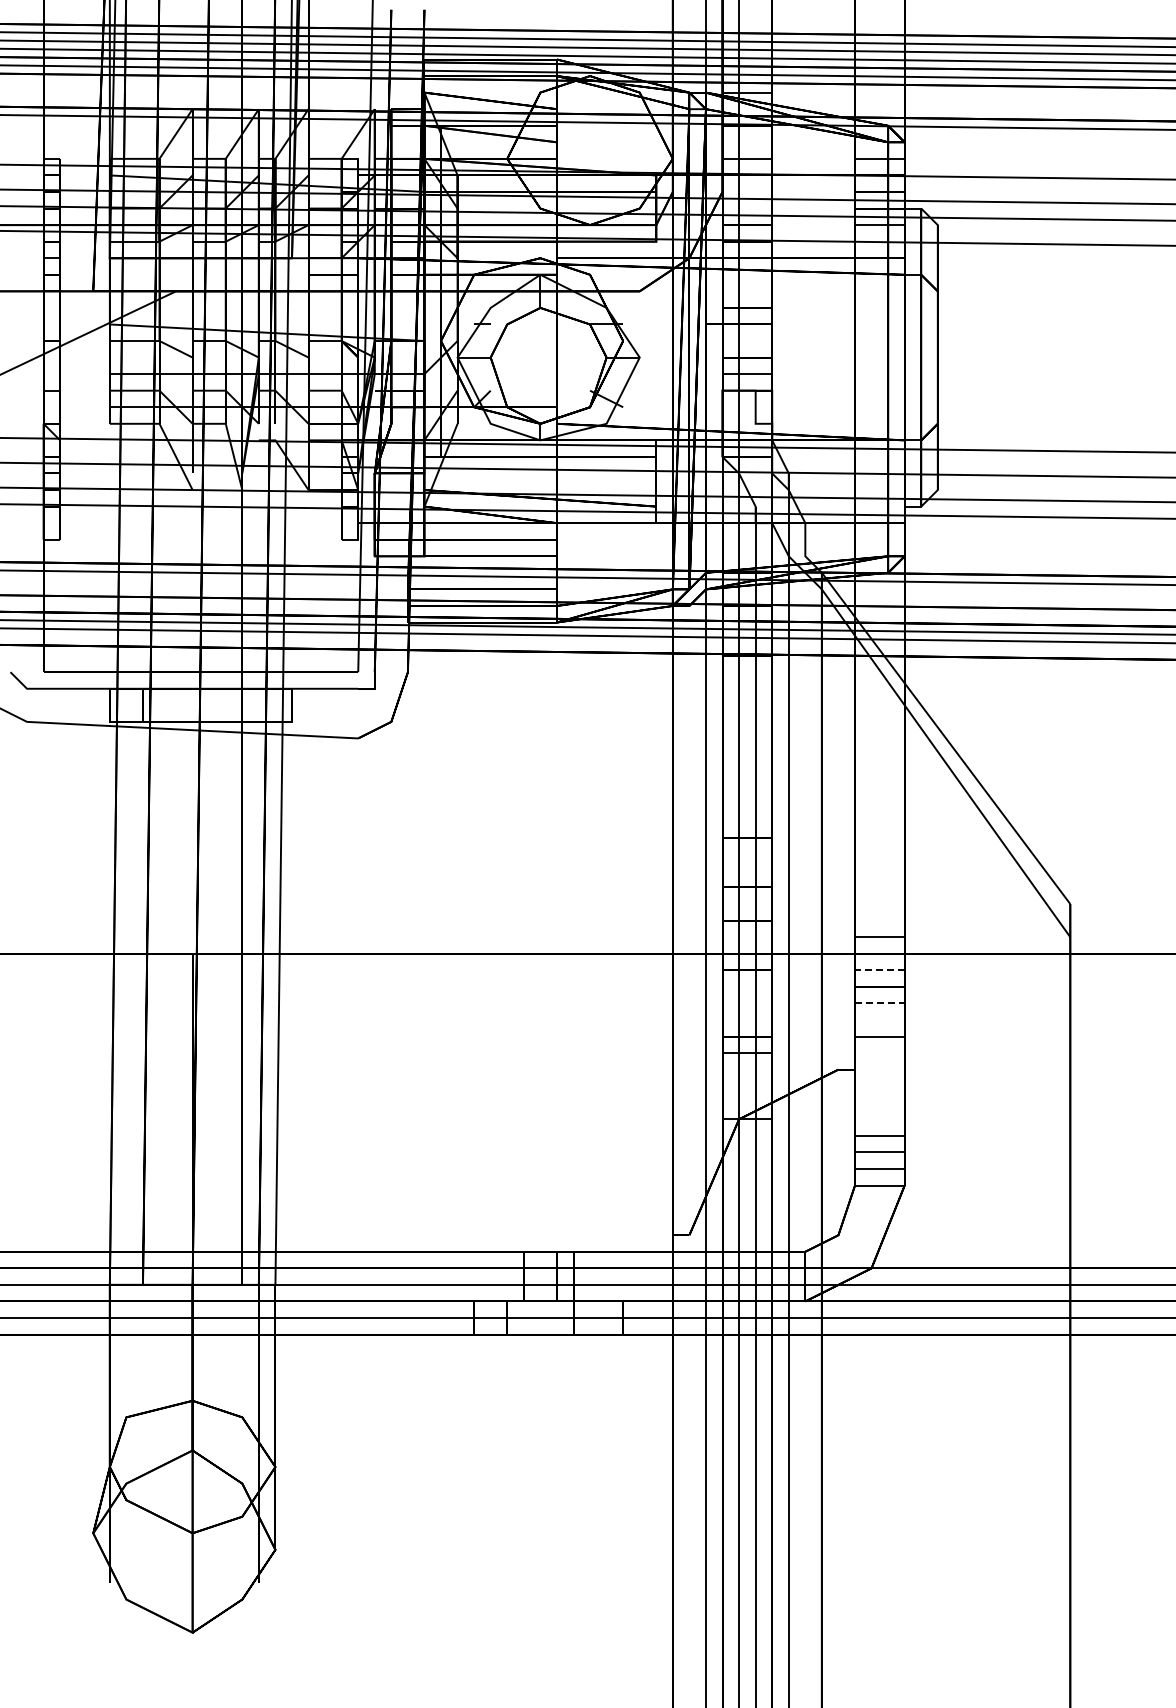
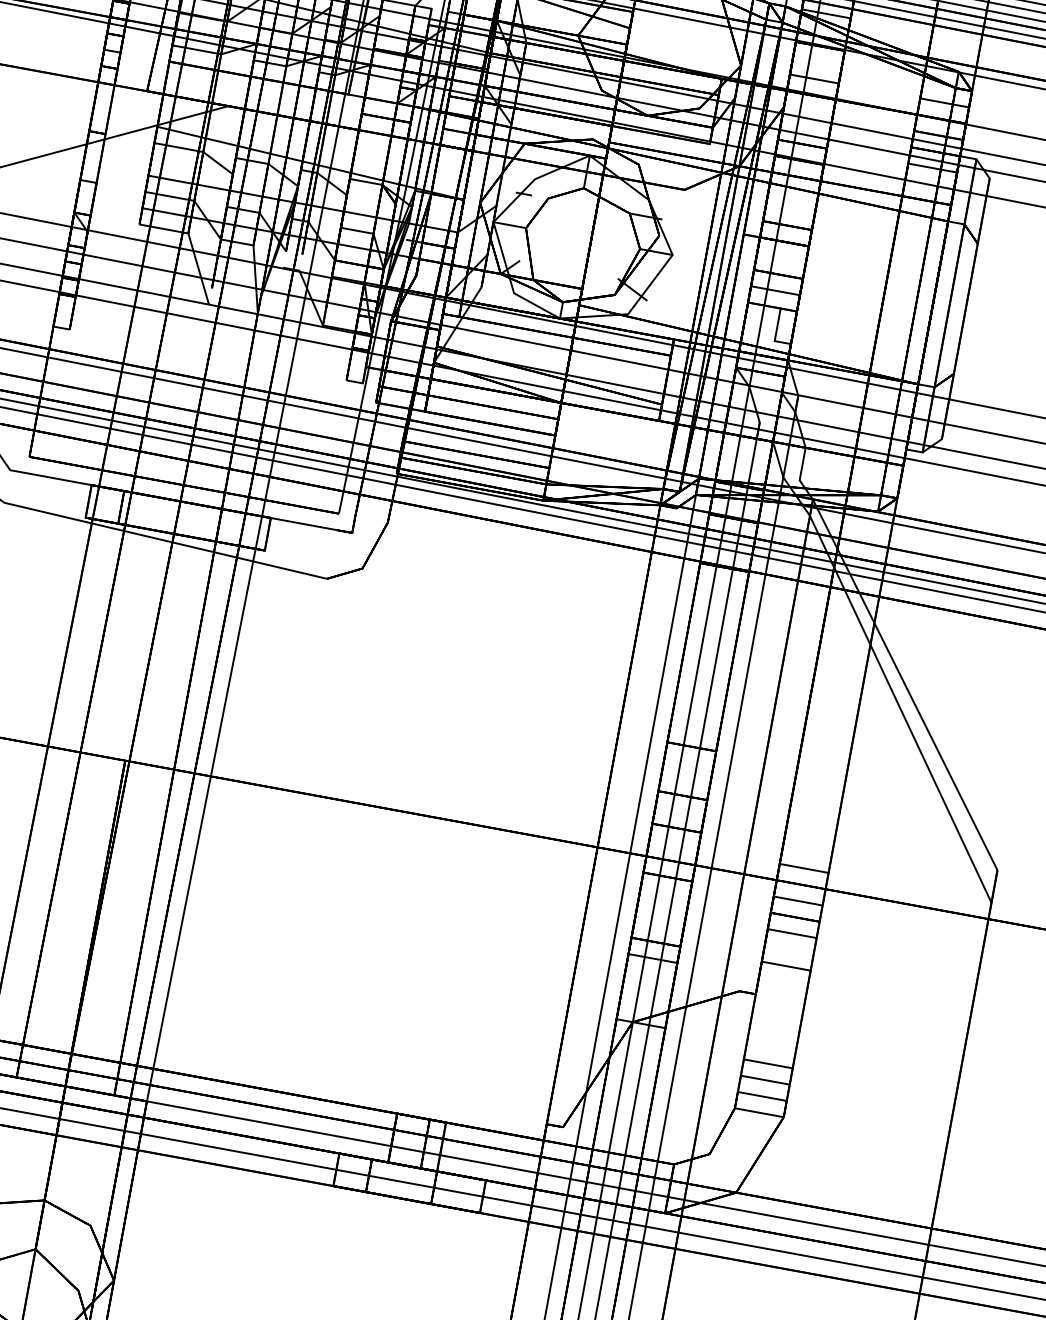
line: (879, 970) -> (797, 901), dashed -> solid
line: (879, 1003) -> (791, 933), dashed -> solid

